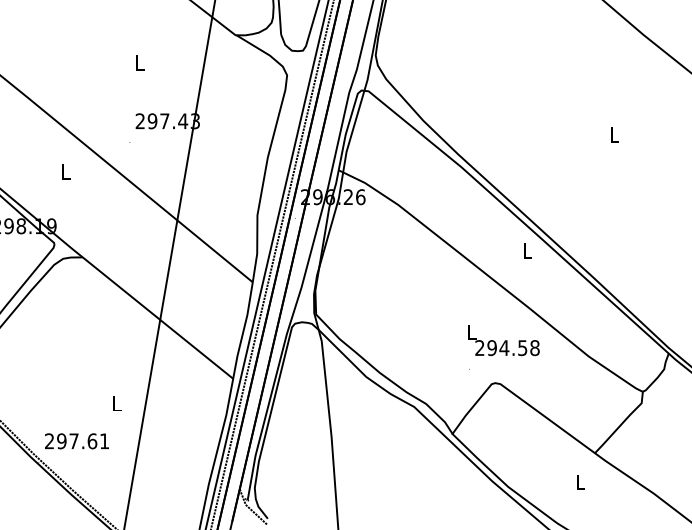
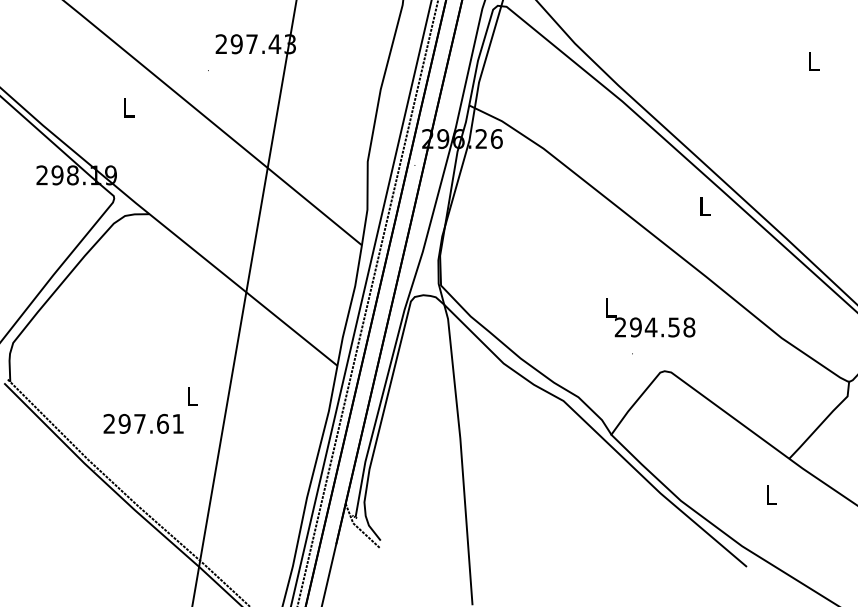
text: (503, 340) -> (650, 317), moved
text: (76, 441) -> (143, 424), moved

